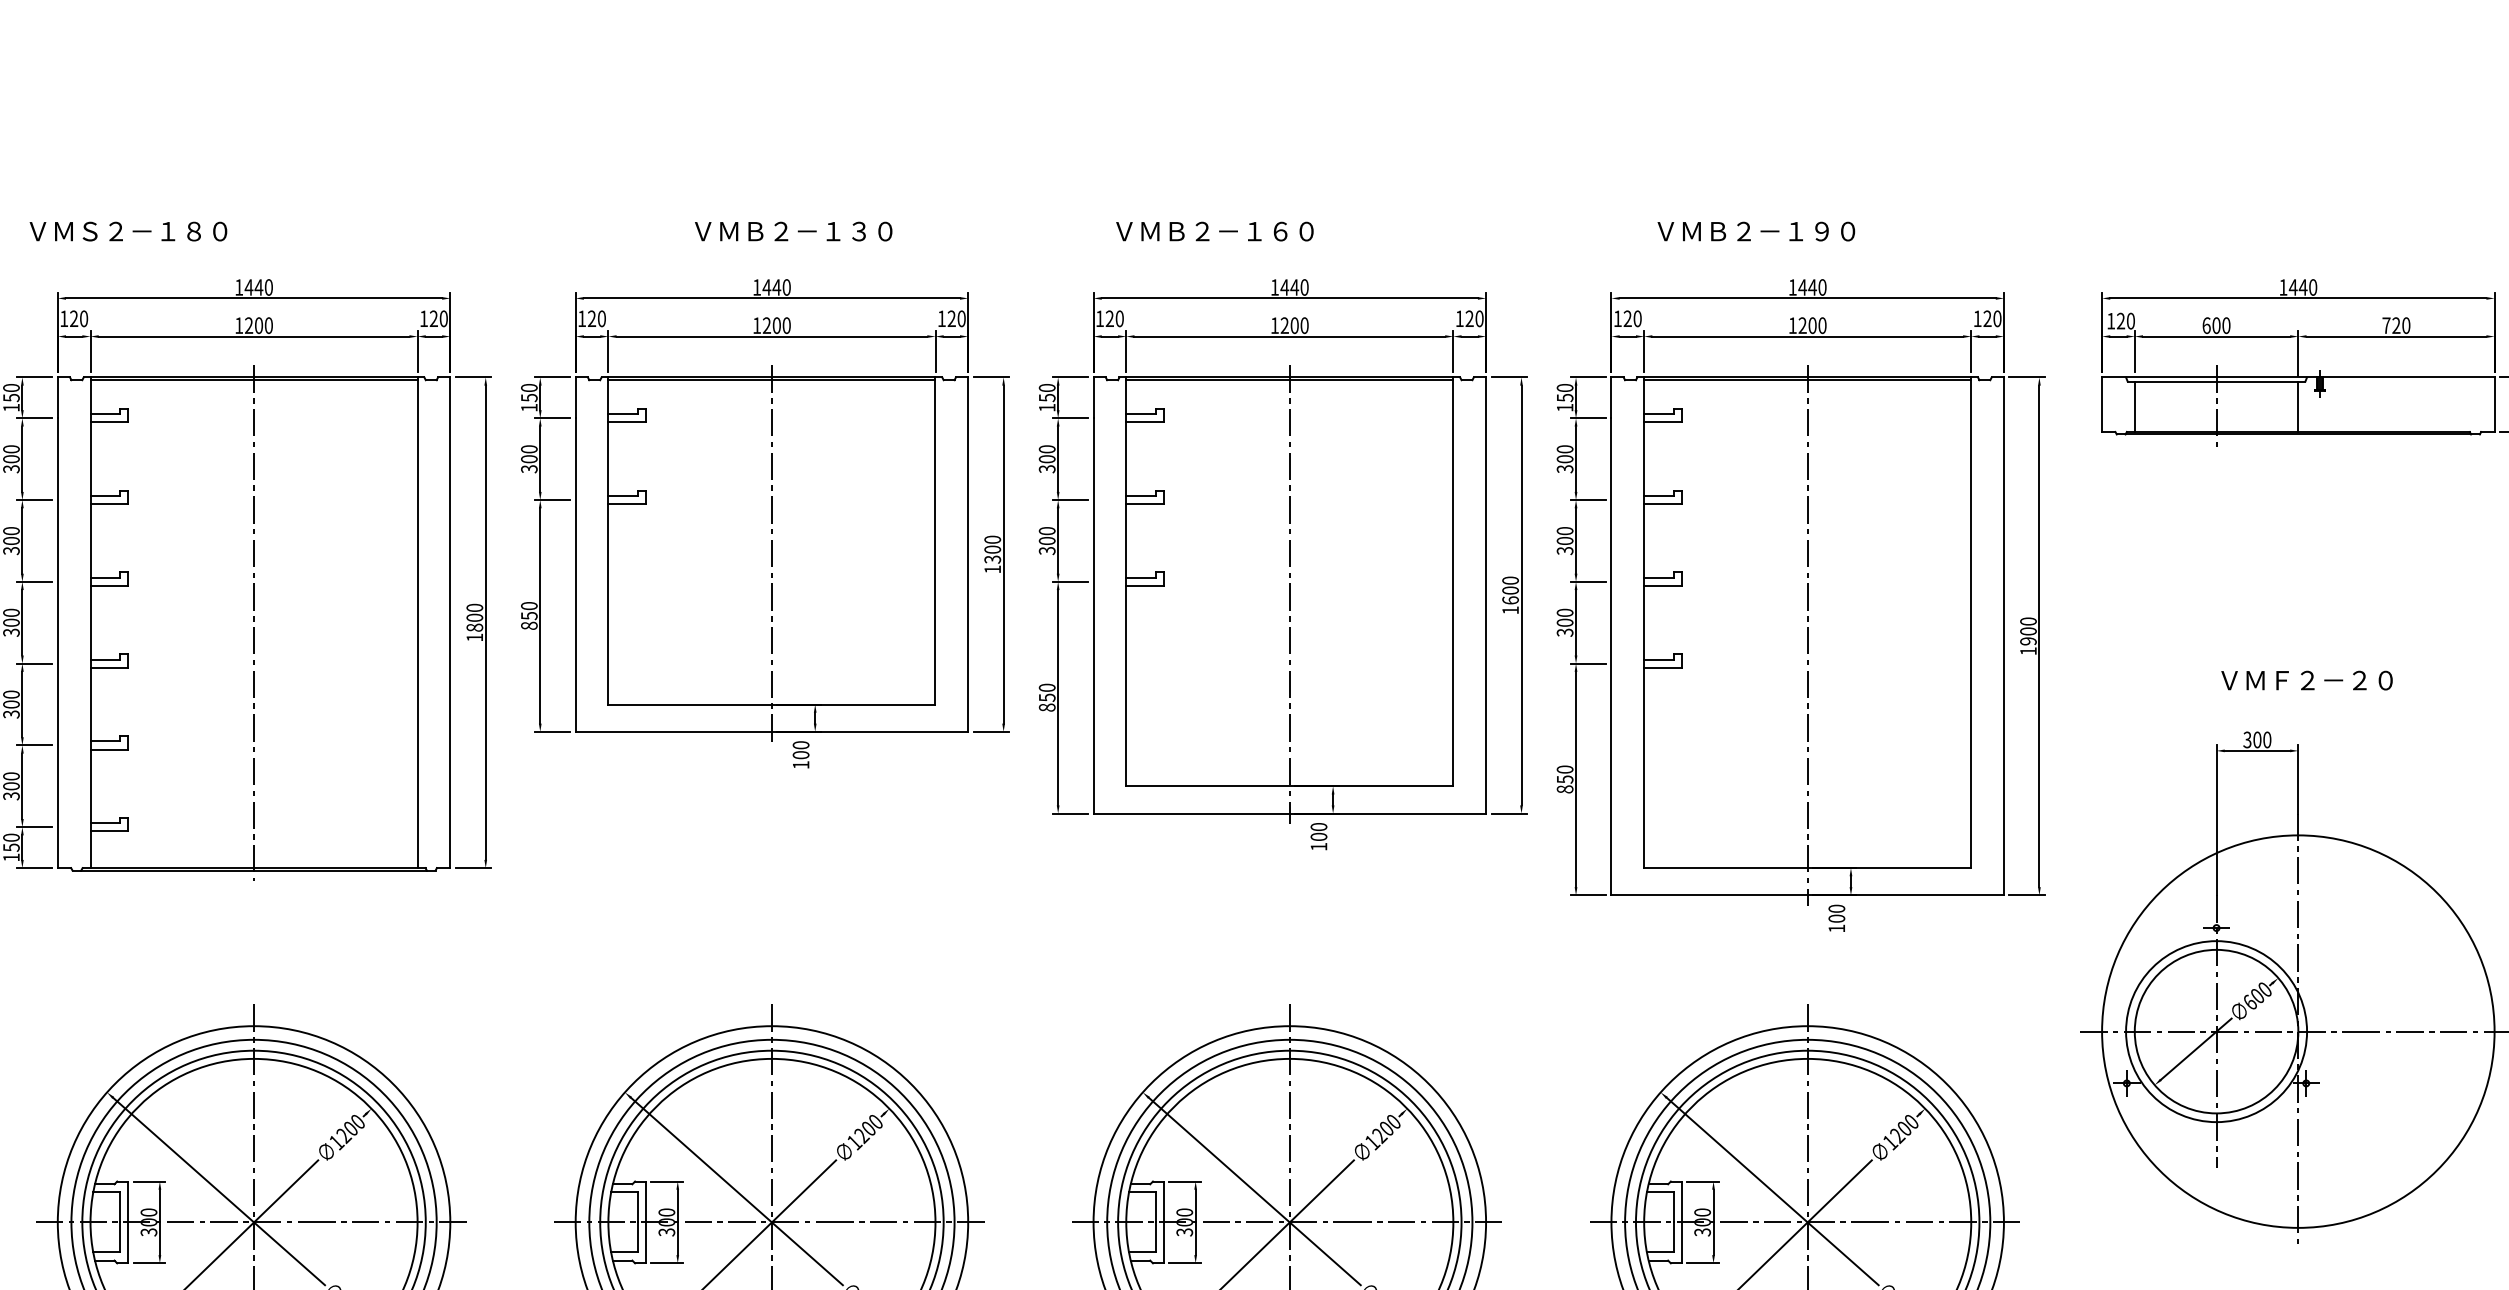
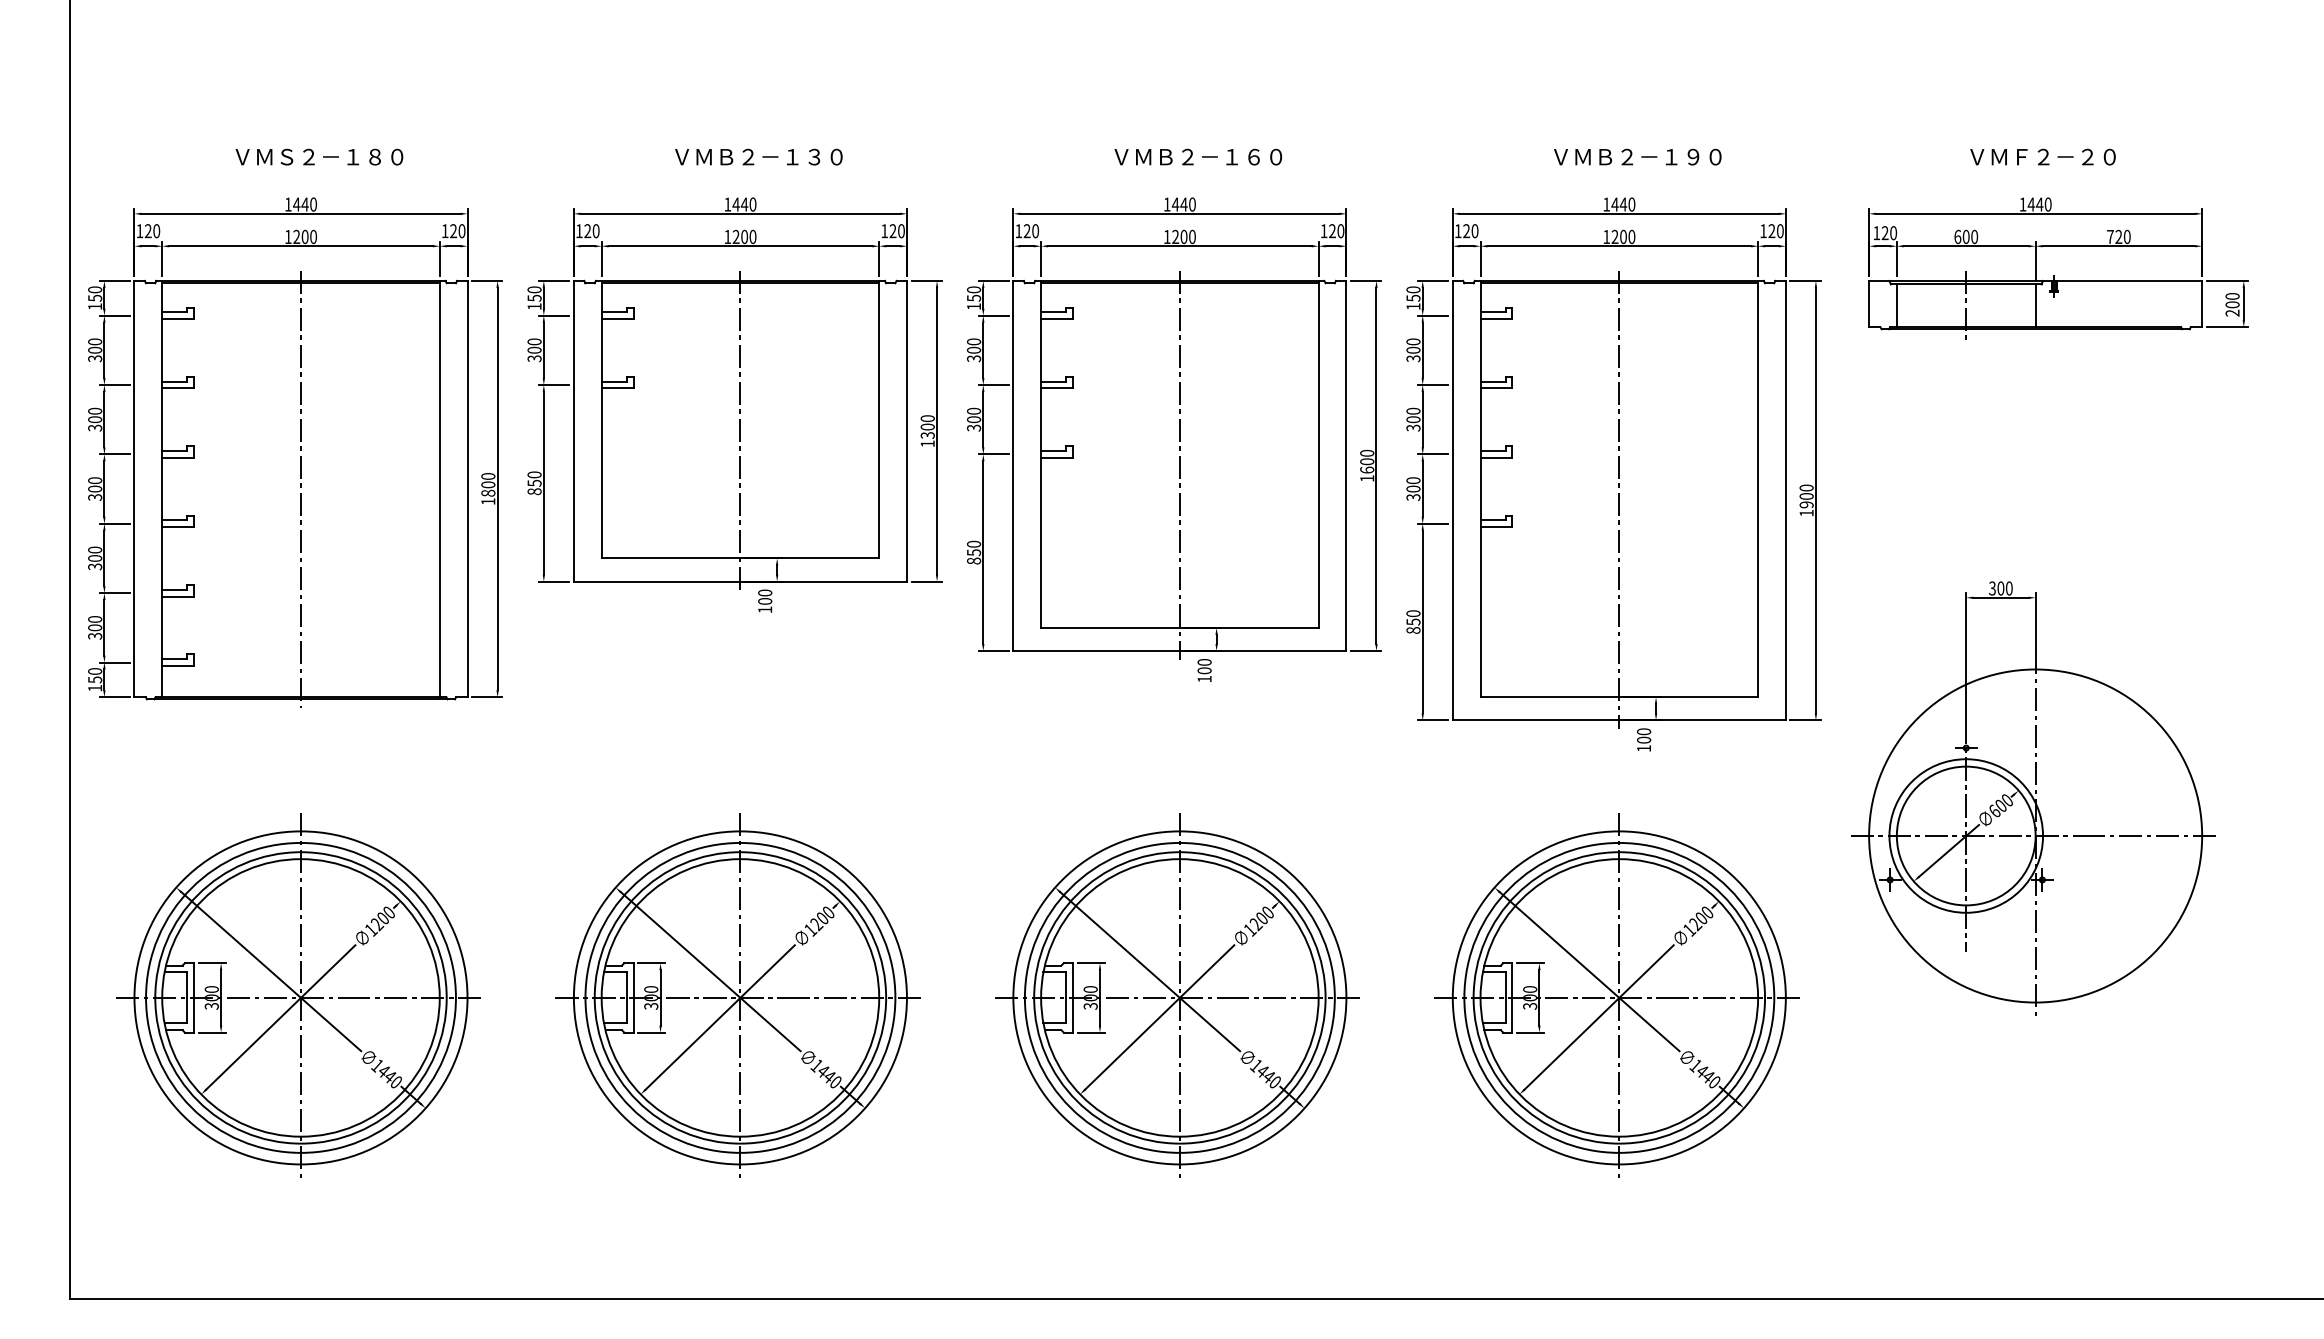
text: (128, 230) -> (319, 156), moved
text: (1215, 230) -> (1198, 156), moved
text: (1756, 230) -> (1637, 156), moved
text: (2306, 679) -> (2042, 156), moved

